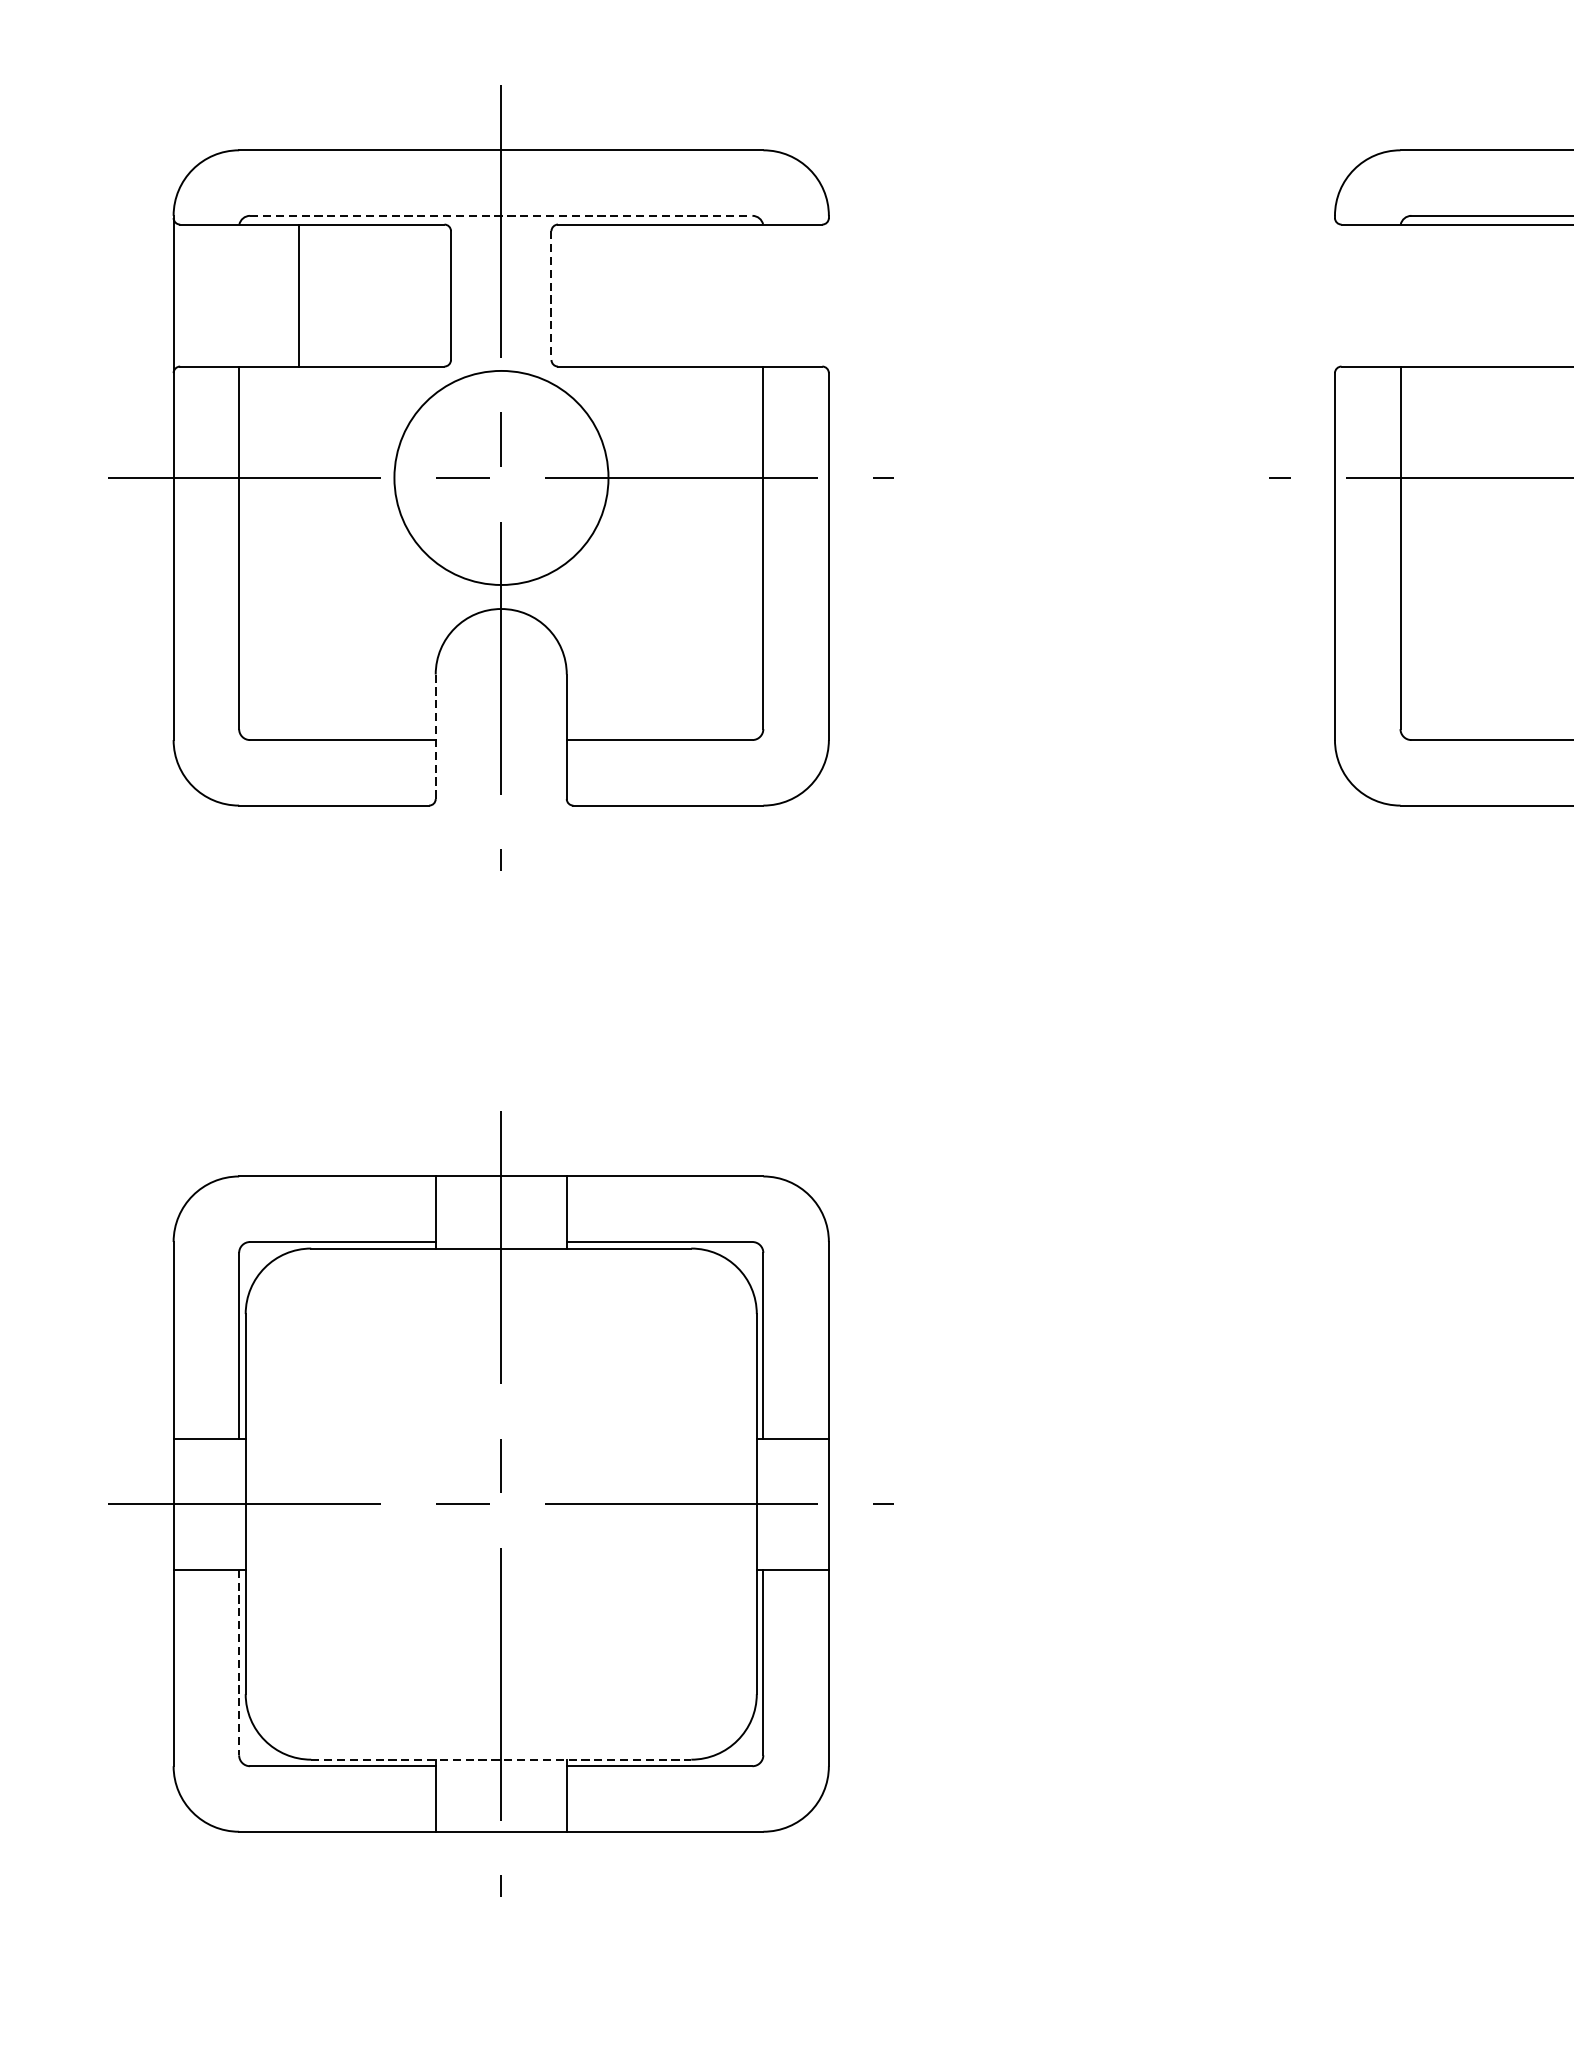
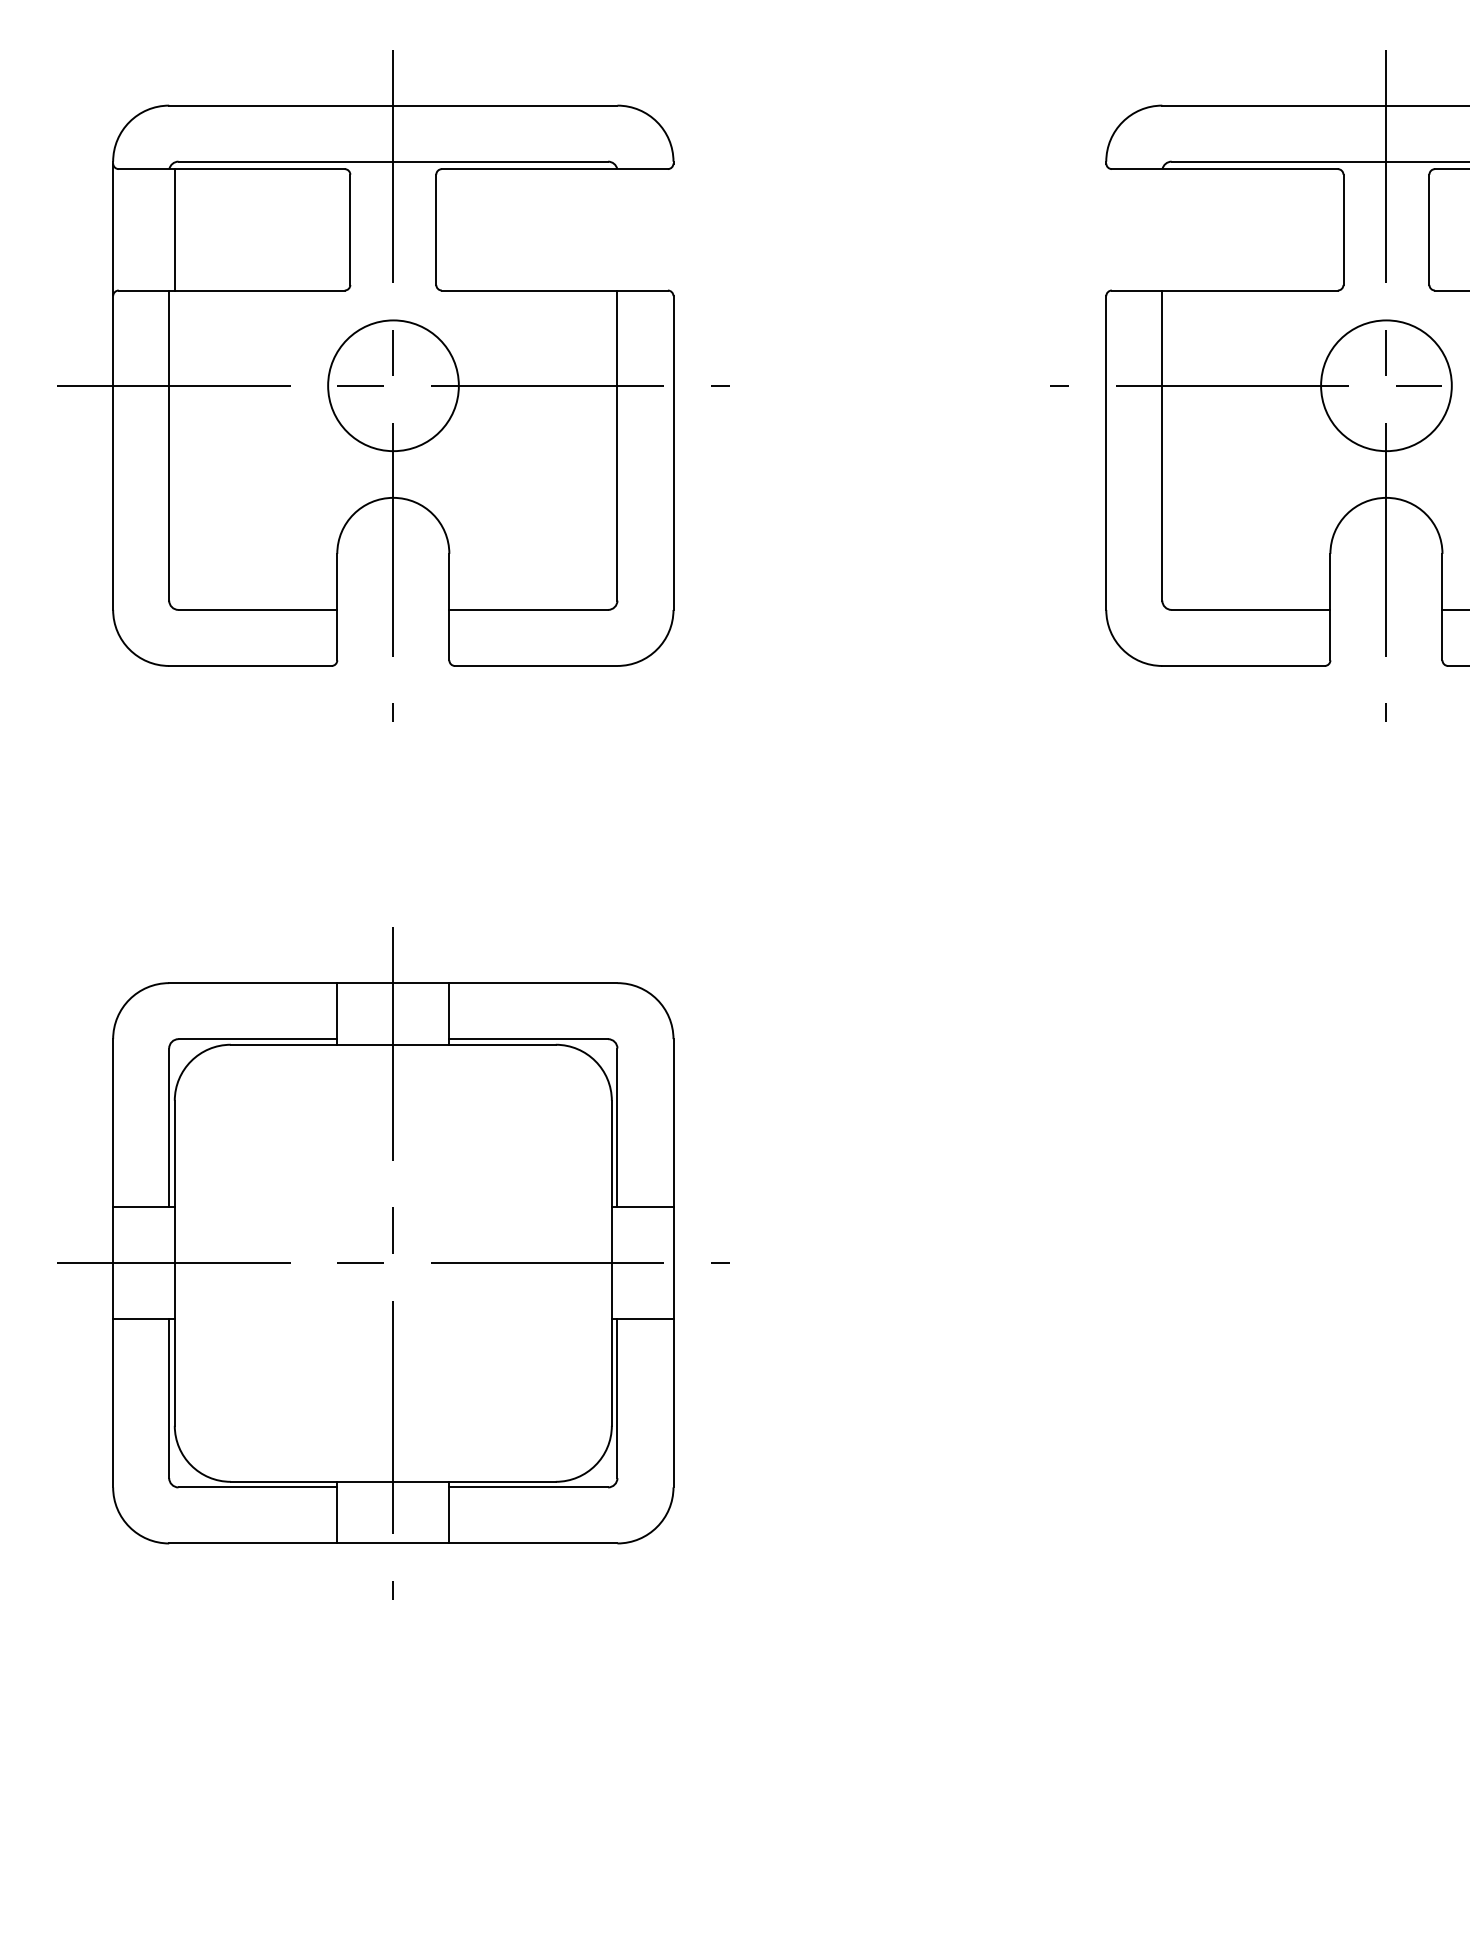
line: (501, 215) -> (393, 161), dashed -> solid
line: (299, 295) -> (174, 229), moved
line: (551, 296) -> (436, 230), dashed -> solid
circle: (501, 477) -> (393, 385), size x0.71
line: (435, 737) -> (337, 607), dashed -> solid
line: (239, 1663) -> (169, 1399), dashed -> solid
line: (501, 1759) -> (393, 1481), dashed -> solid

